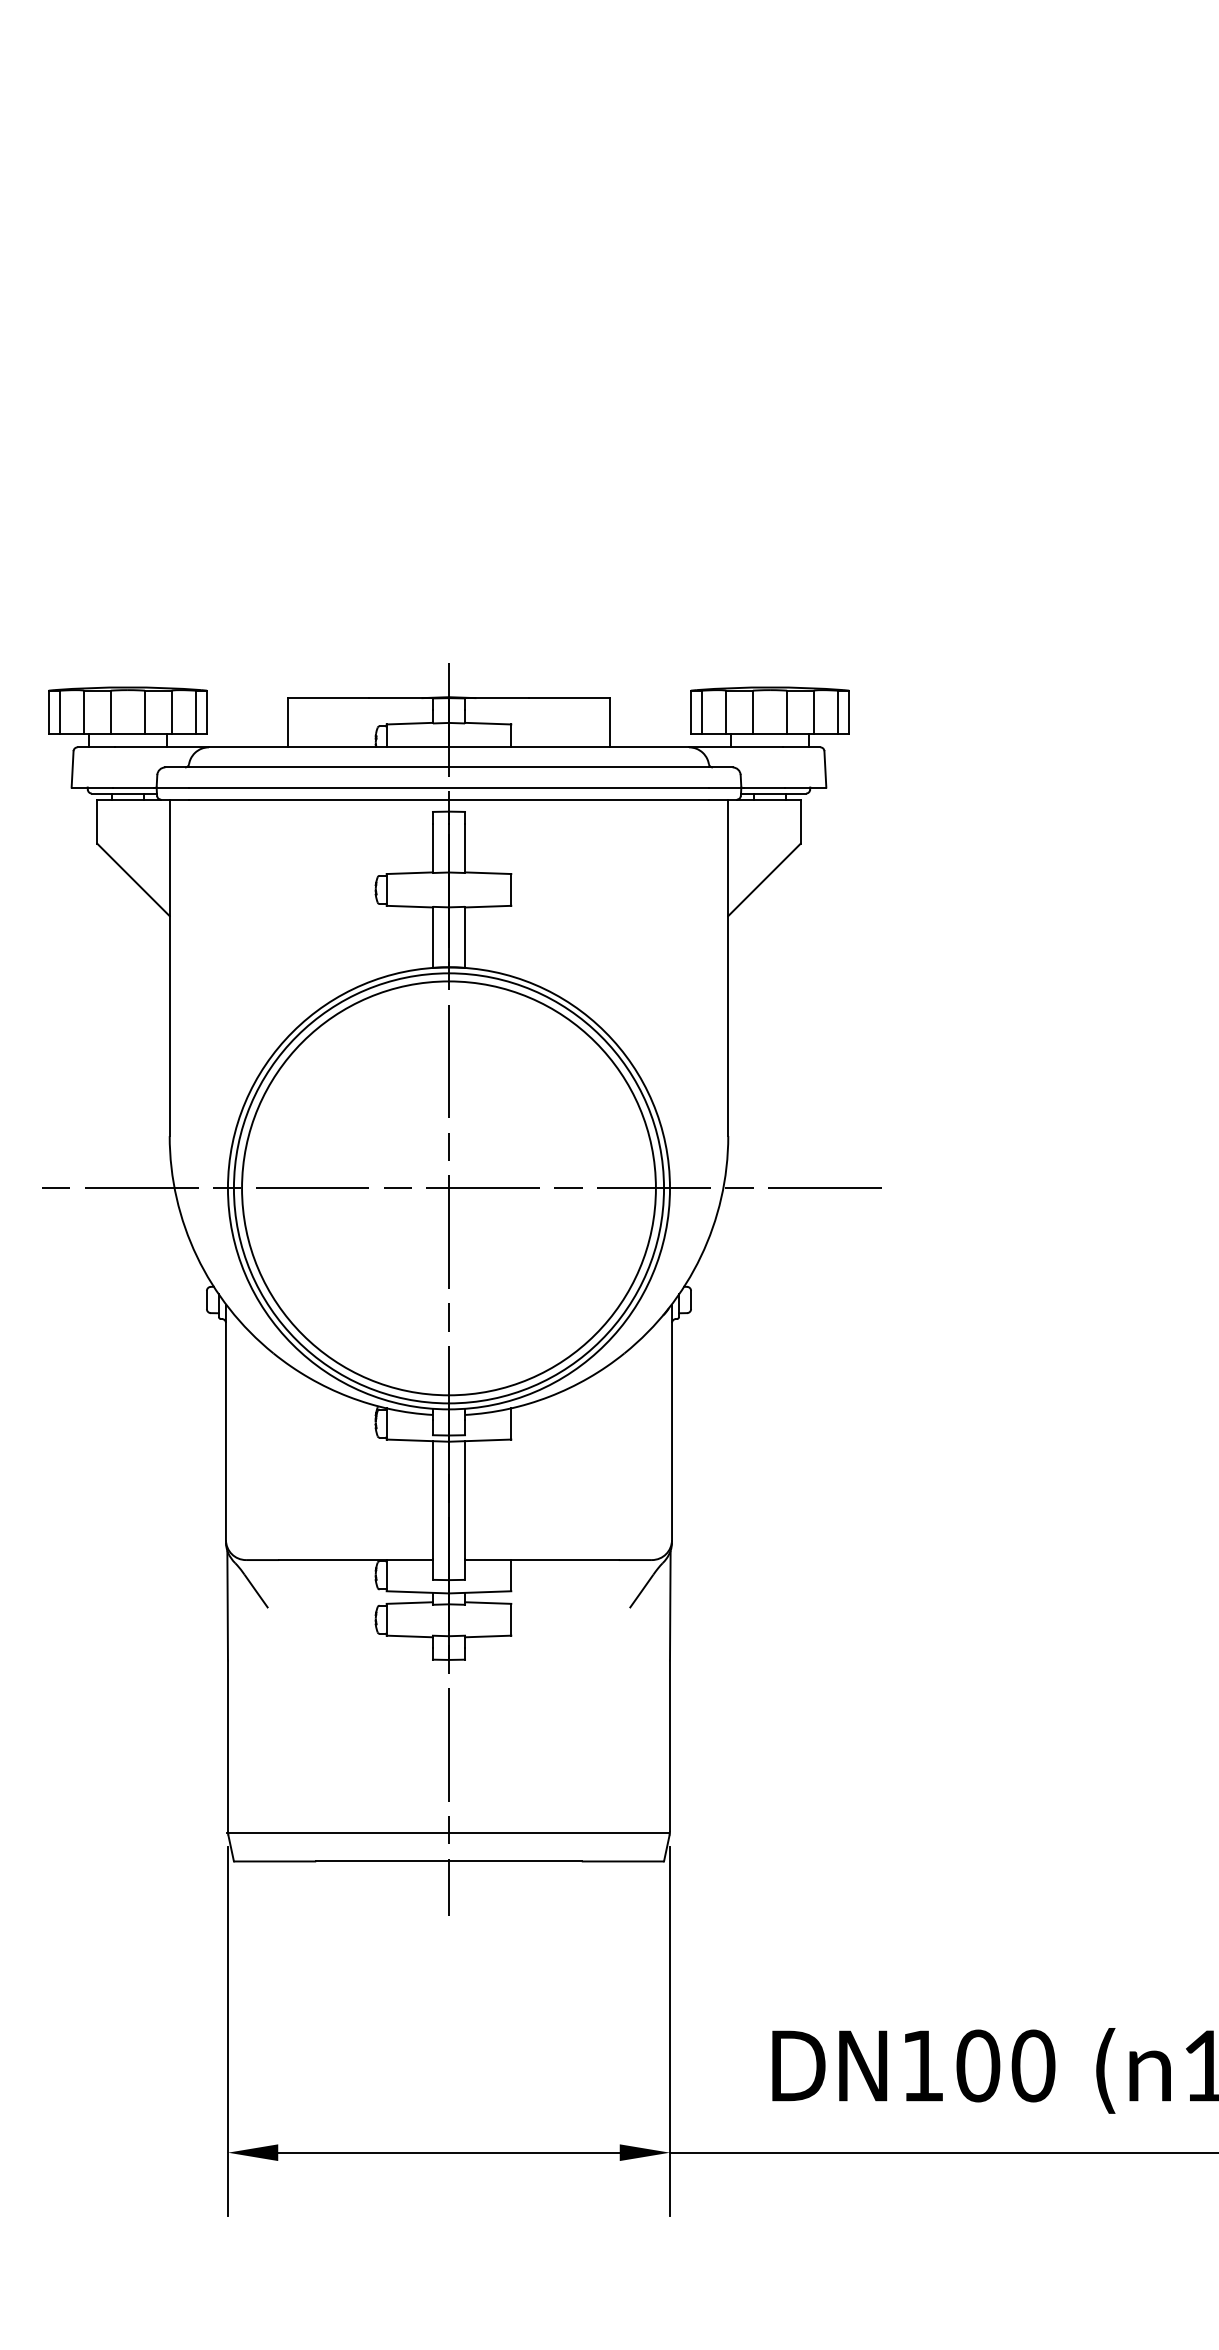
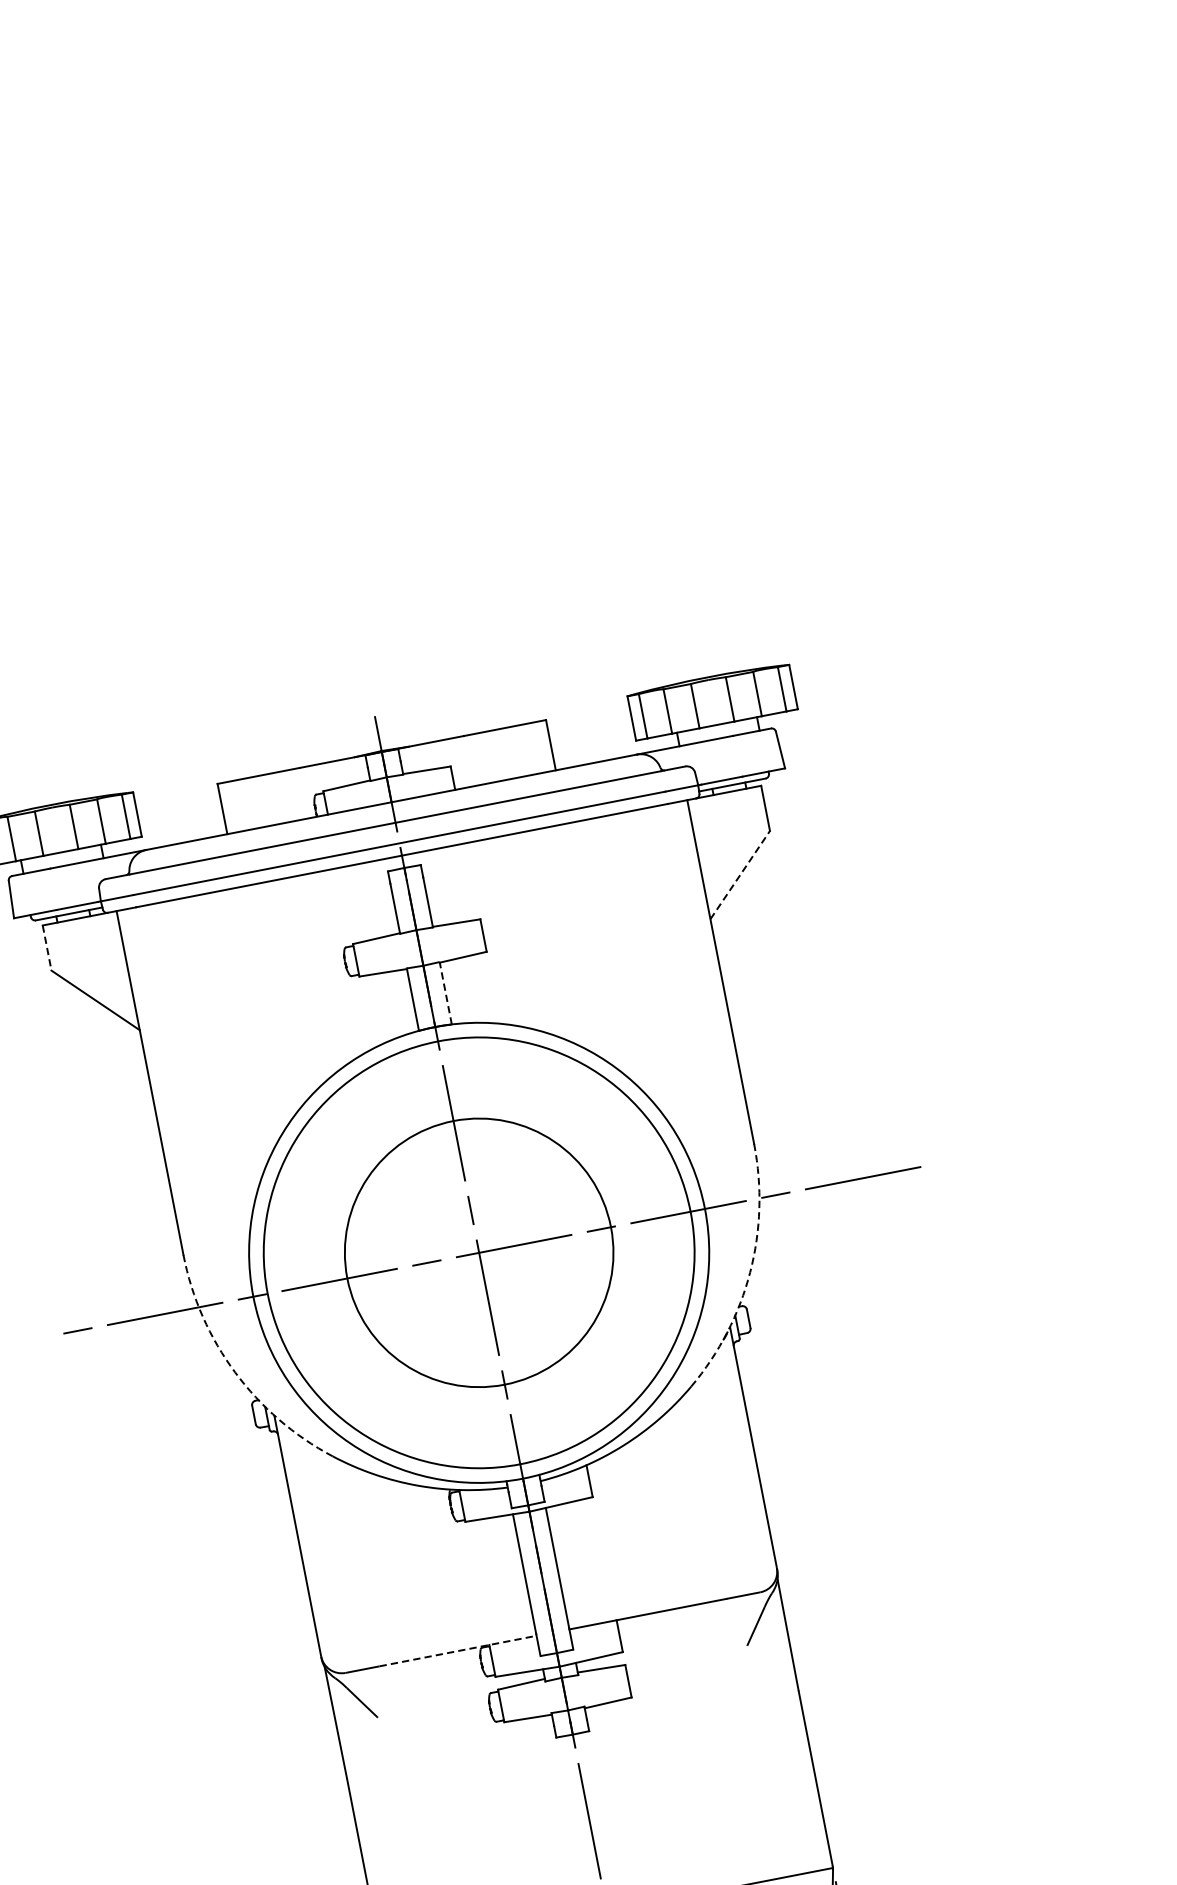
line: (97, 822) -> (47, 948), solid -> dashed
line: (764, 879) -> (740, 874), solid -> dashed
line: (465, 937) -> (446, 993), solid -> dashed
circle: (448, 1188) -> (478, 1253), size x0.6
arc: (196, 1256) -> (234, 1372), solid -> dashed
arc: (701, 1256) -> (750, 1272), solid -> dashed
line: (356, 1560) -> (458, 1651), solid -> dashed

